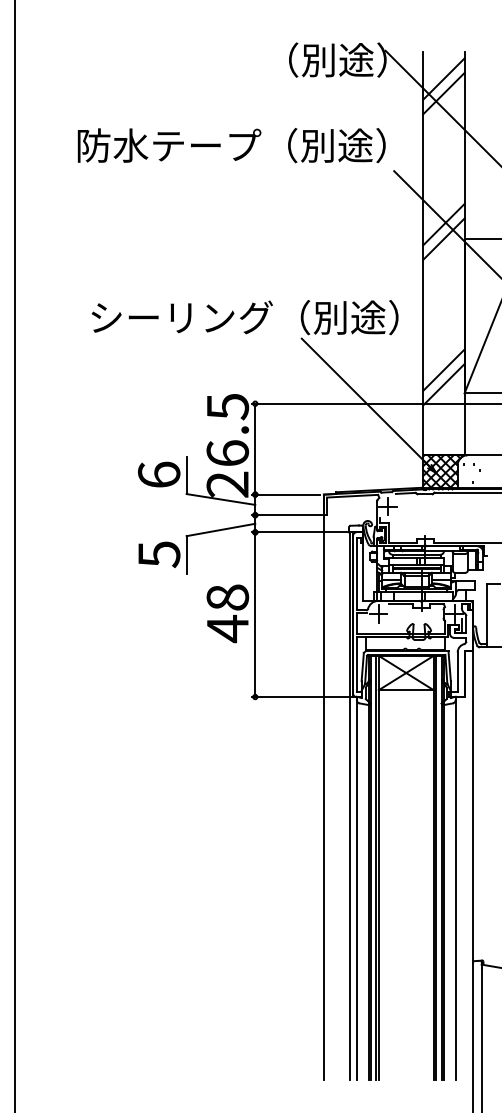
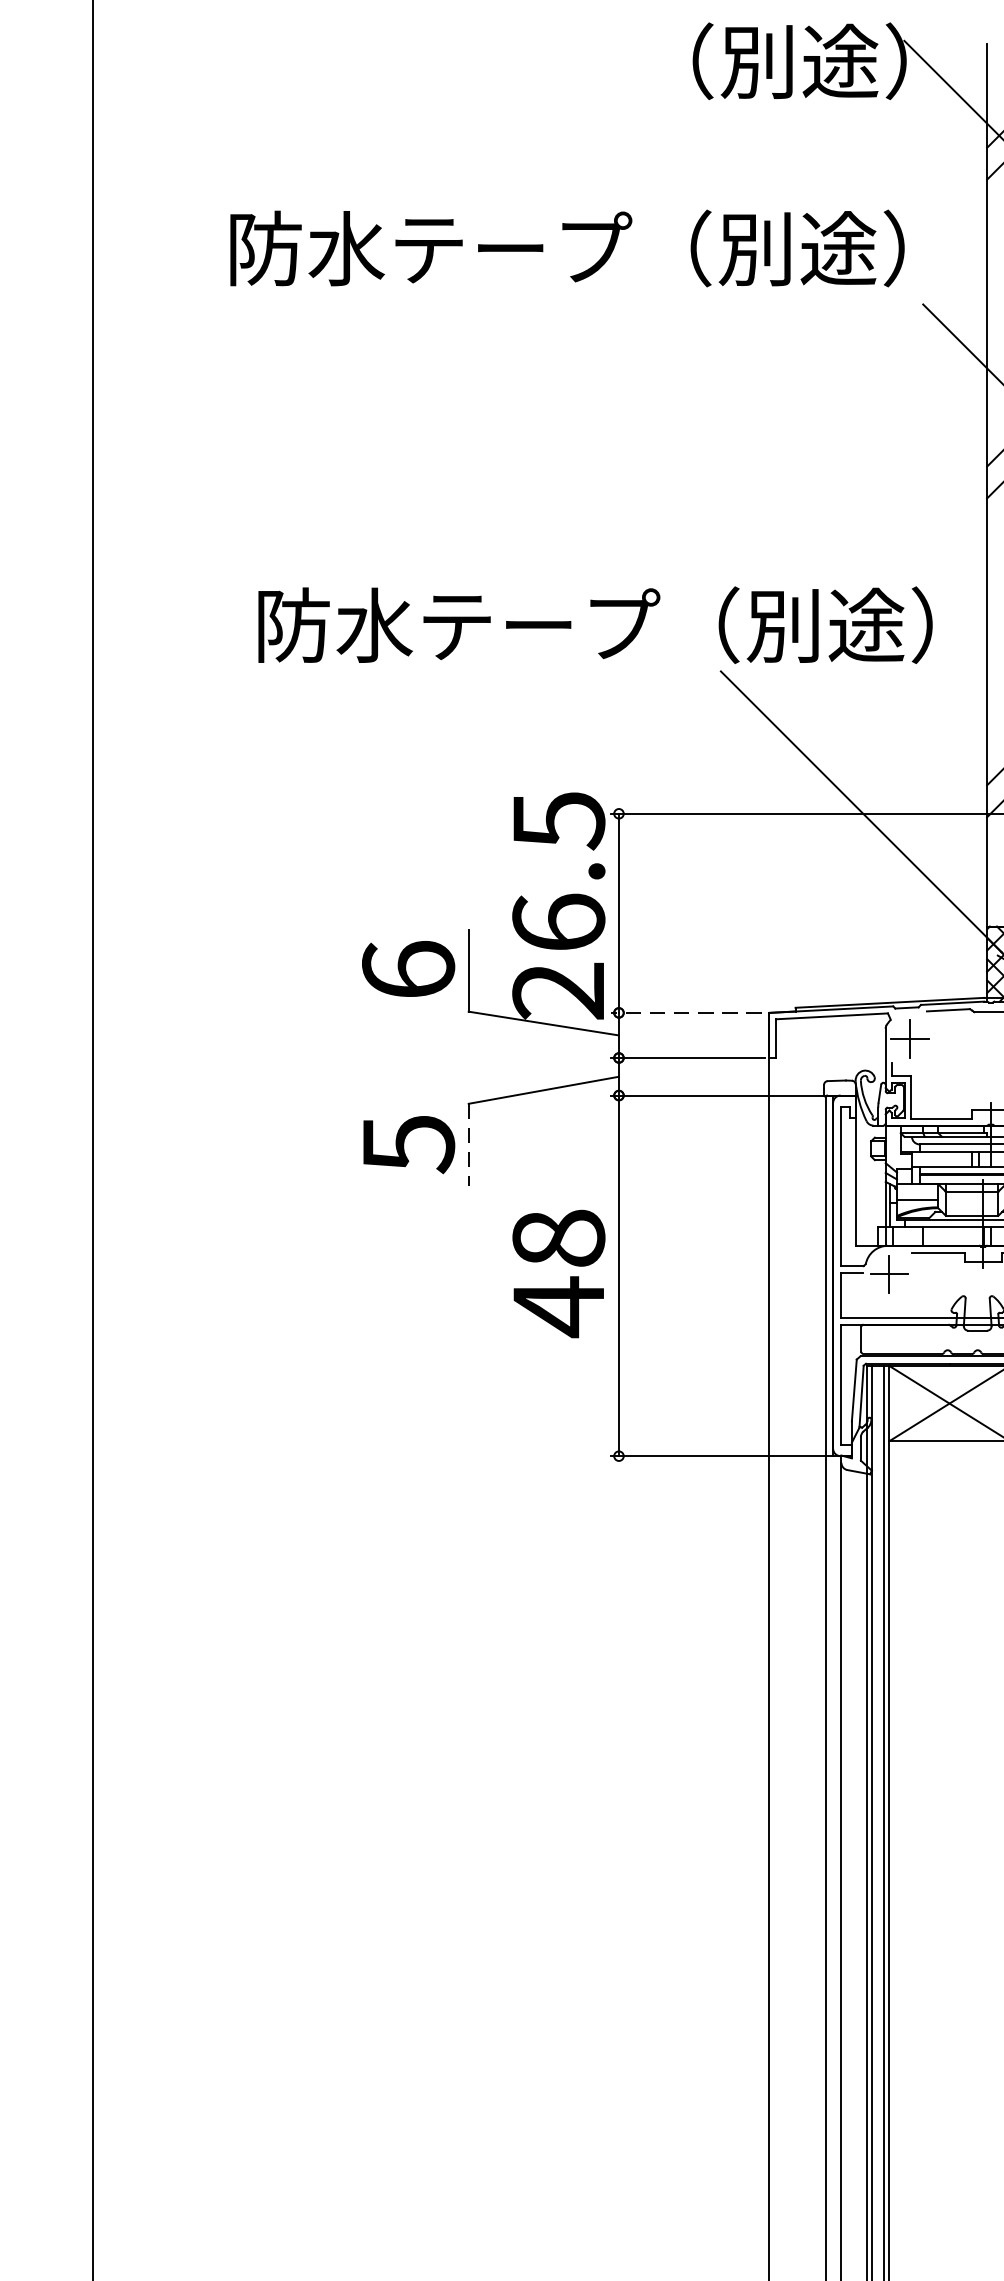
text: (182, 317) -> (459, 624), シーリング（別途） -> 防水テープ（別途）
line: (285, 494) -> (685, 1012), solid -> dashed
line: (186, 554) -> (468, 1144), solid -> dashed

